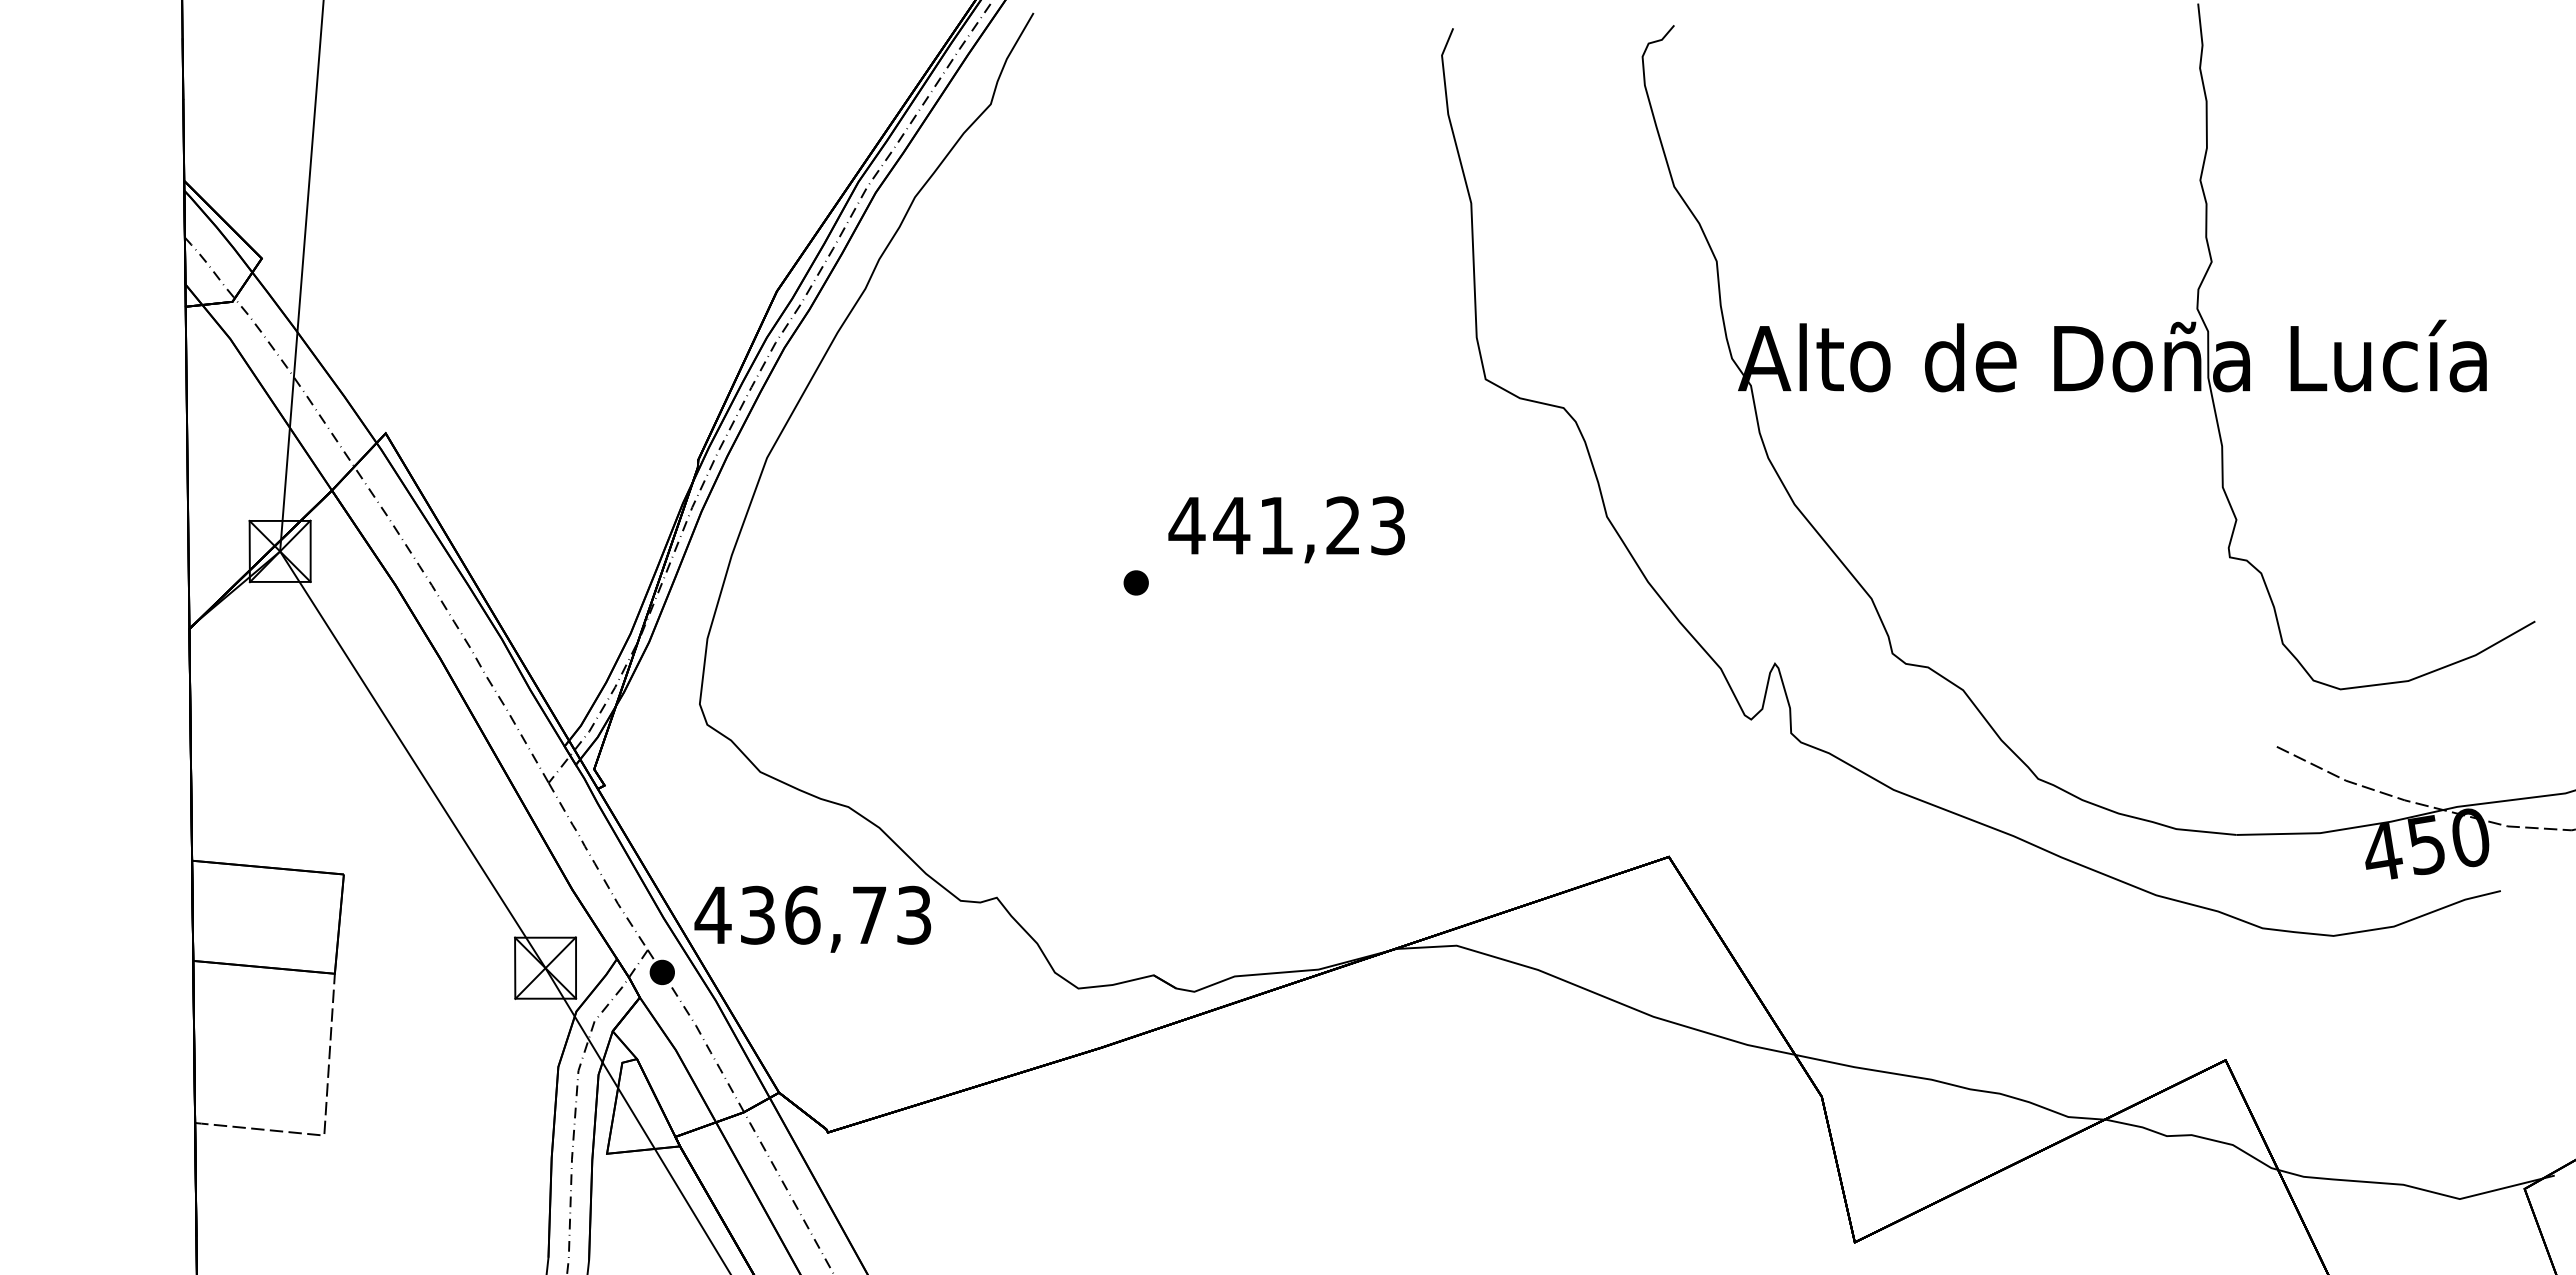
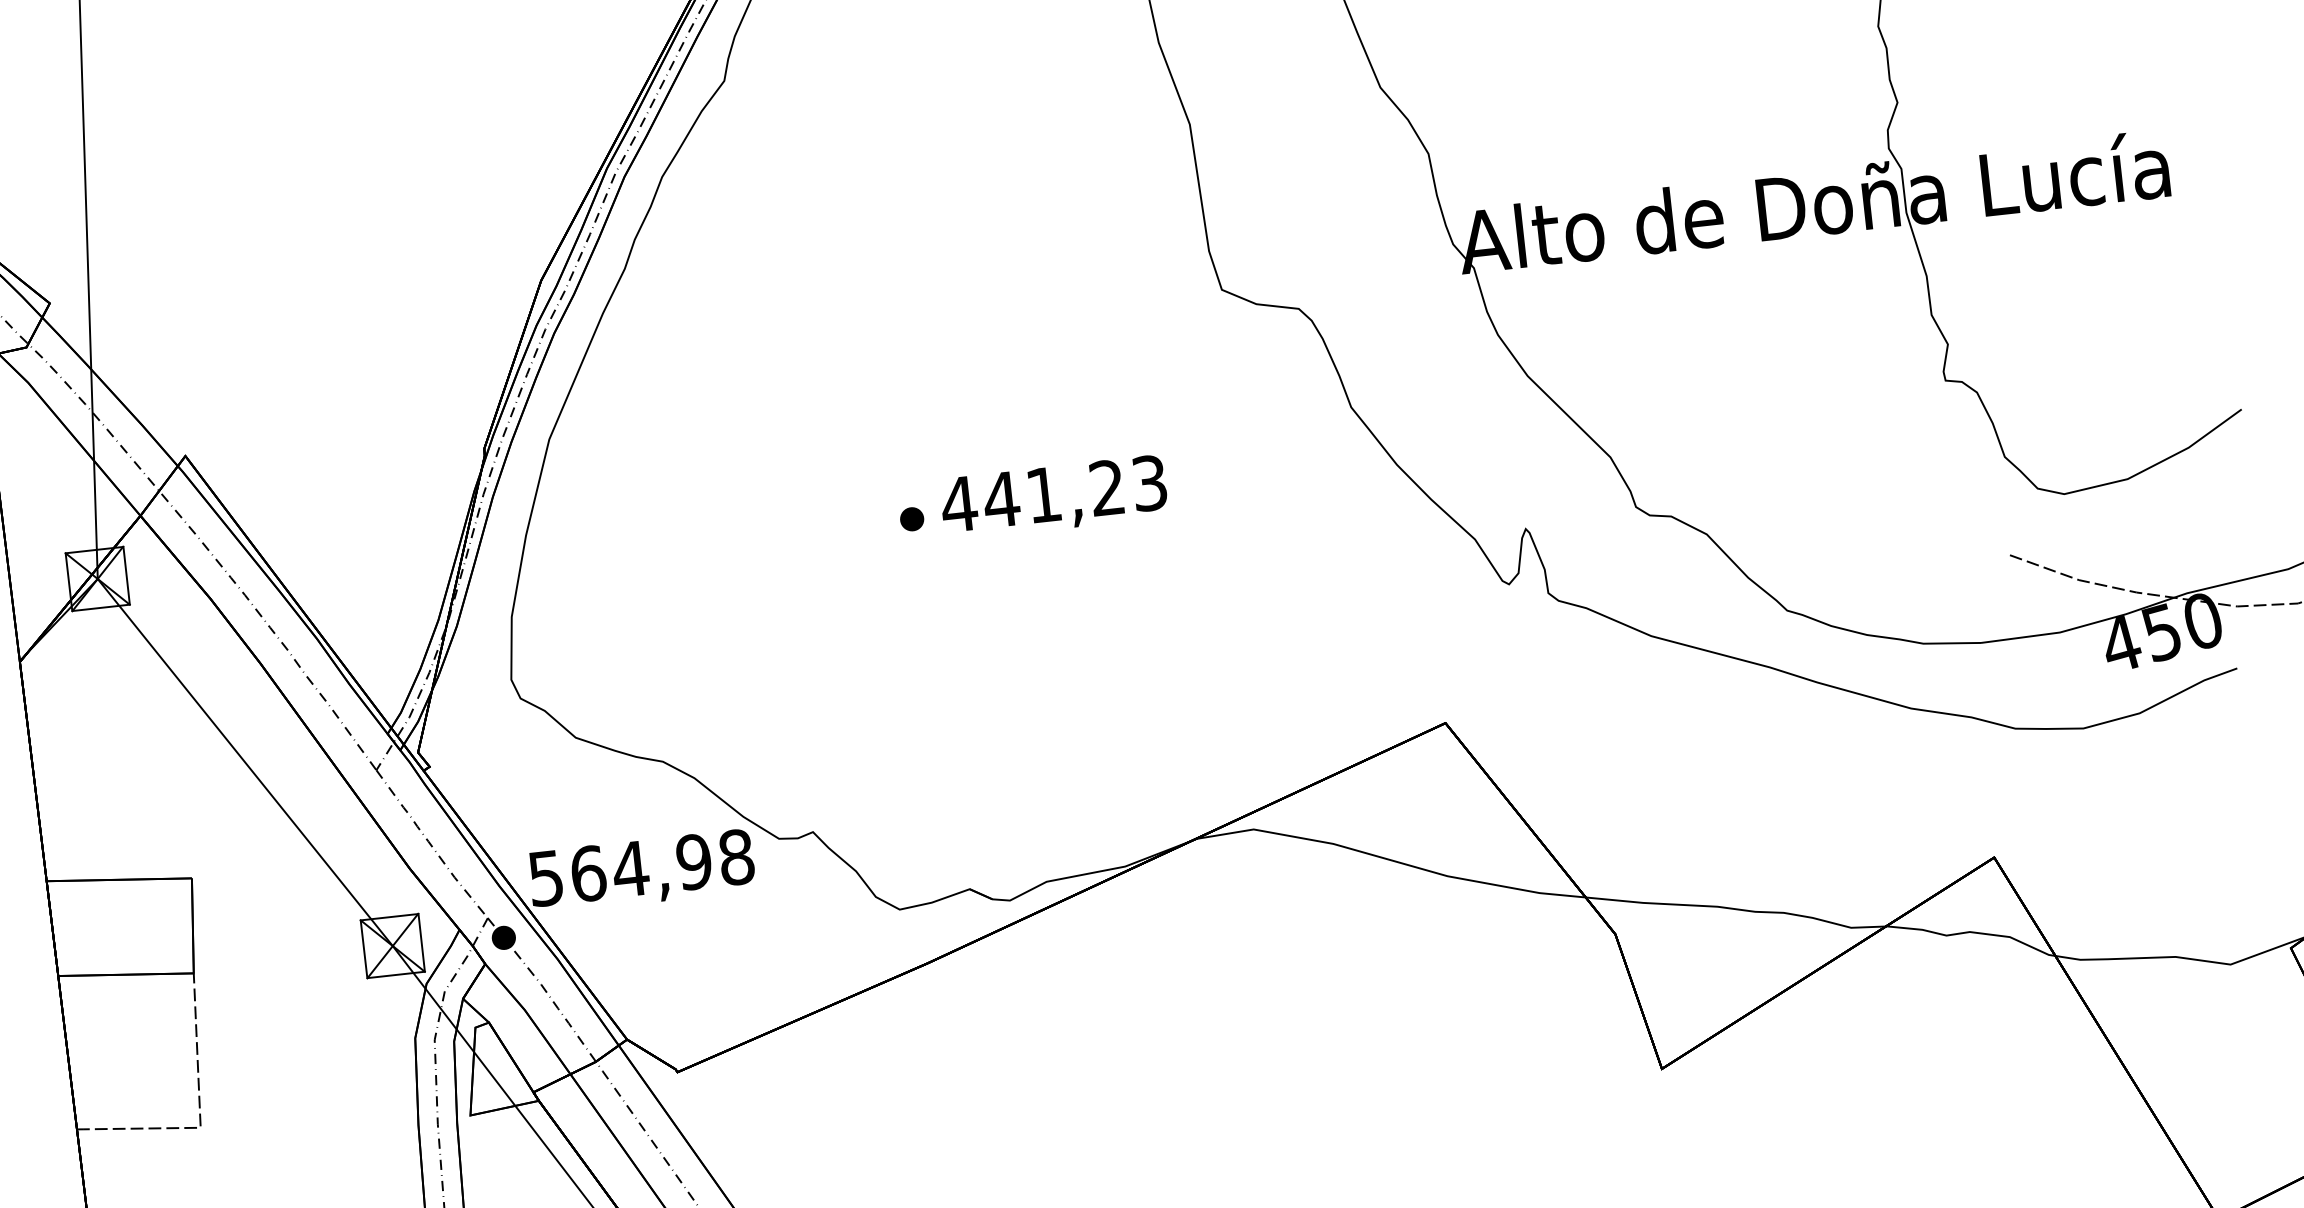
text: (1286, 529) -> (1053, 497), moved
text: (812, 914) -> (640, 867), 436,73 -> 564,98

